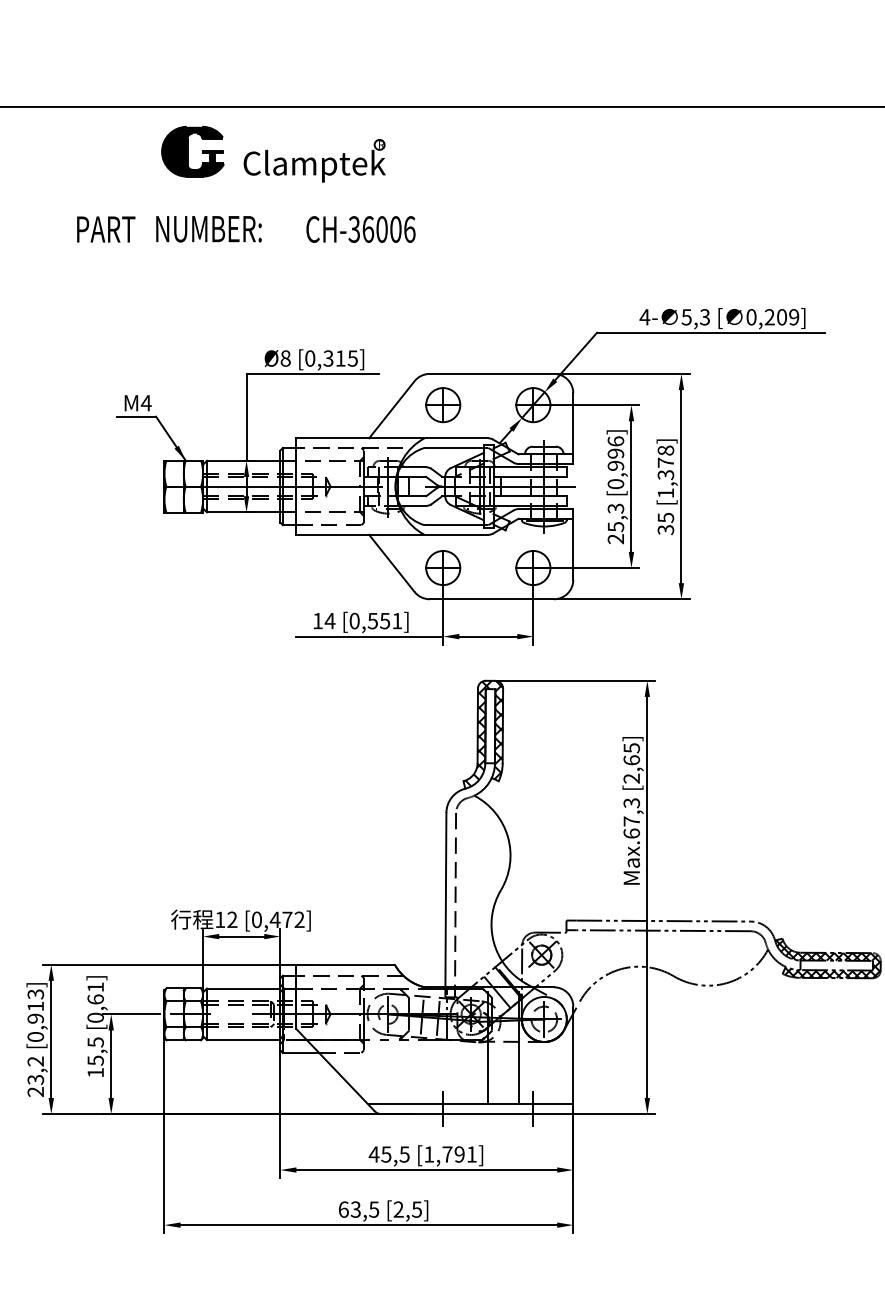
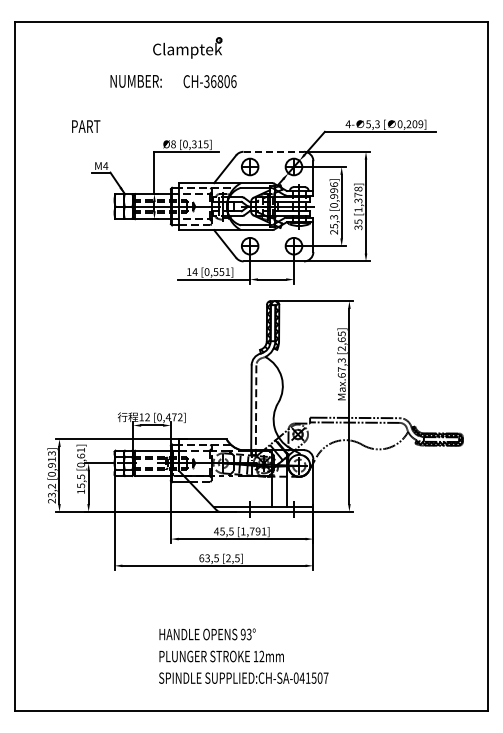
part: (193, 151) -> (128, 43), removed
text: (106, 229) -> (86, 126), moved
text: (382, 229) -> (220, 81), CH-36006 -> CH-36806
line: (493, 373) -> (274, 151), solid -> dashed

